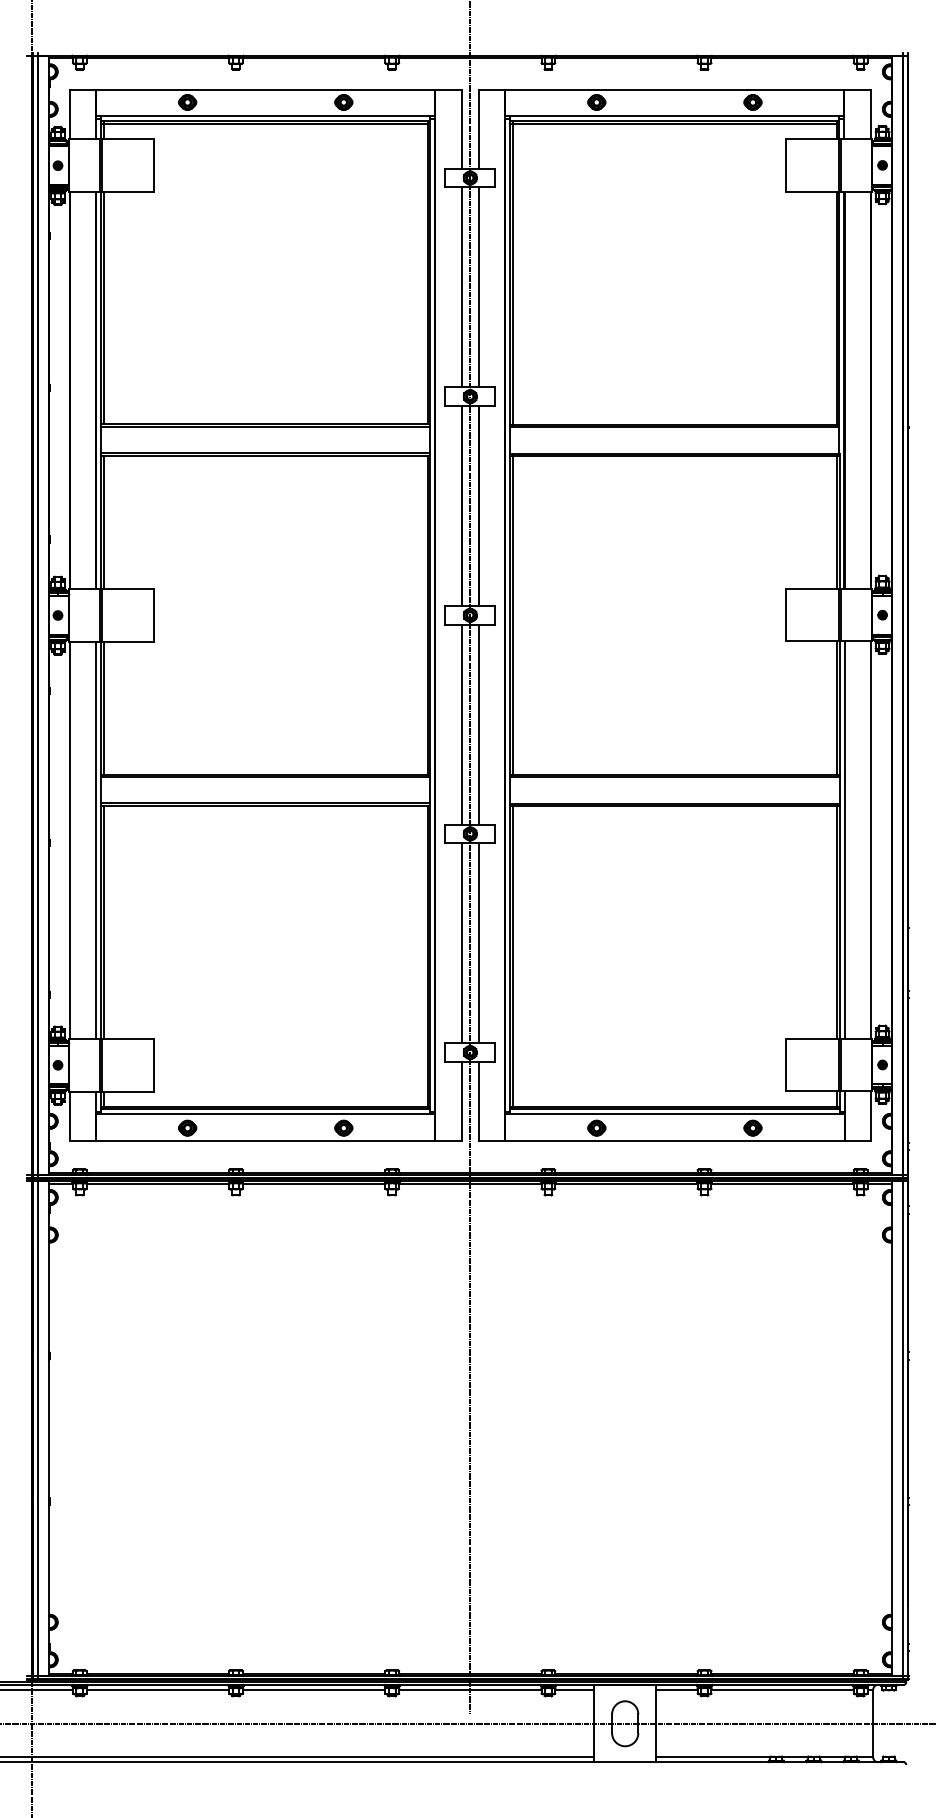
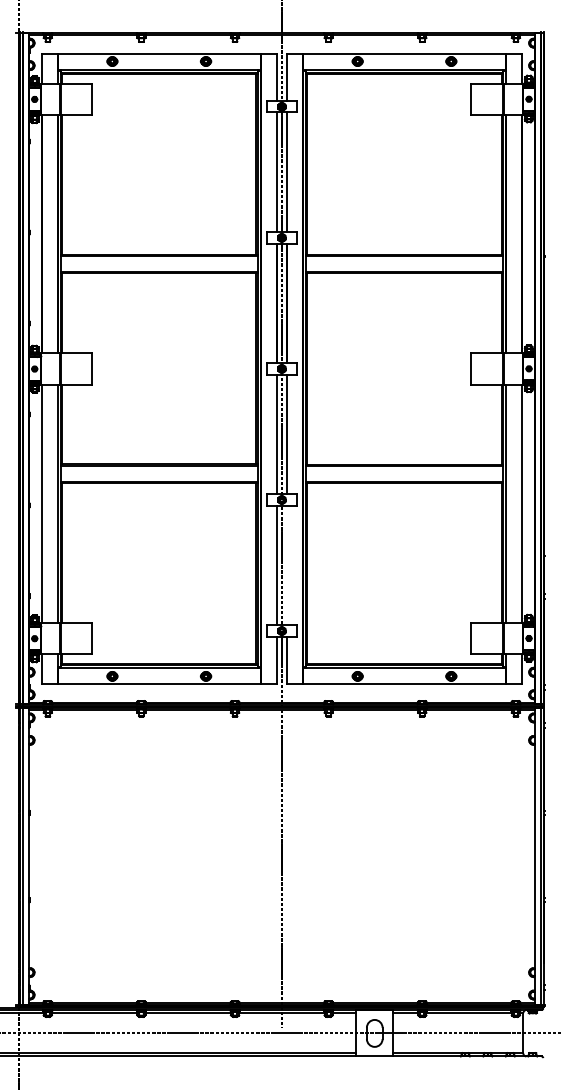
line: (479, 943) -> (287, 565), removed

